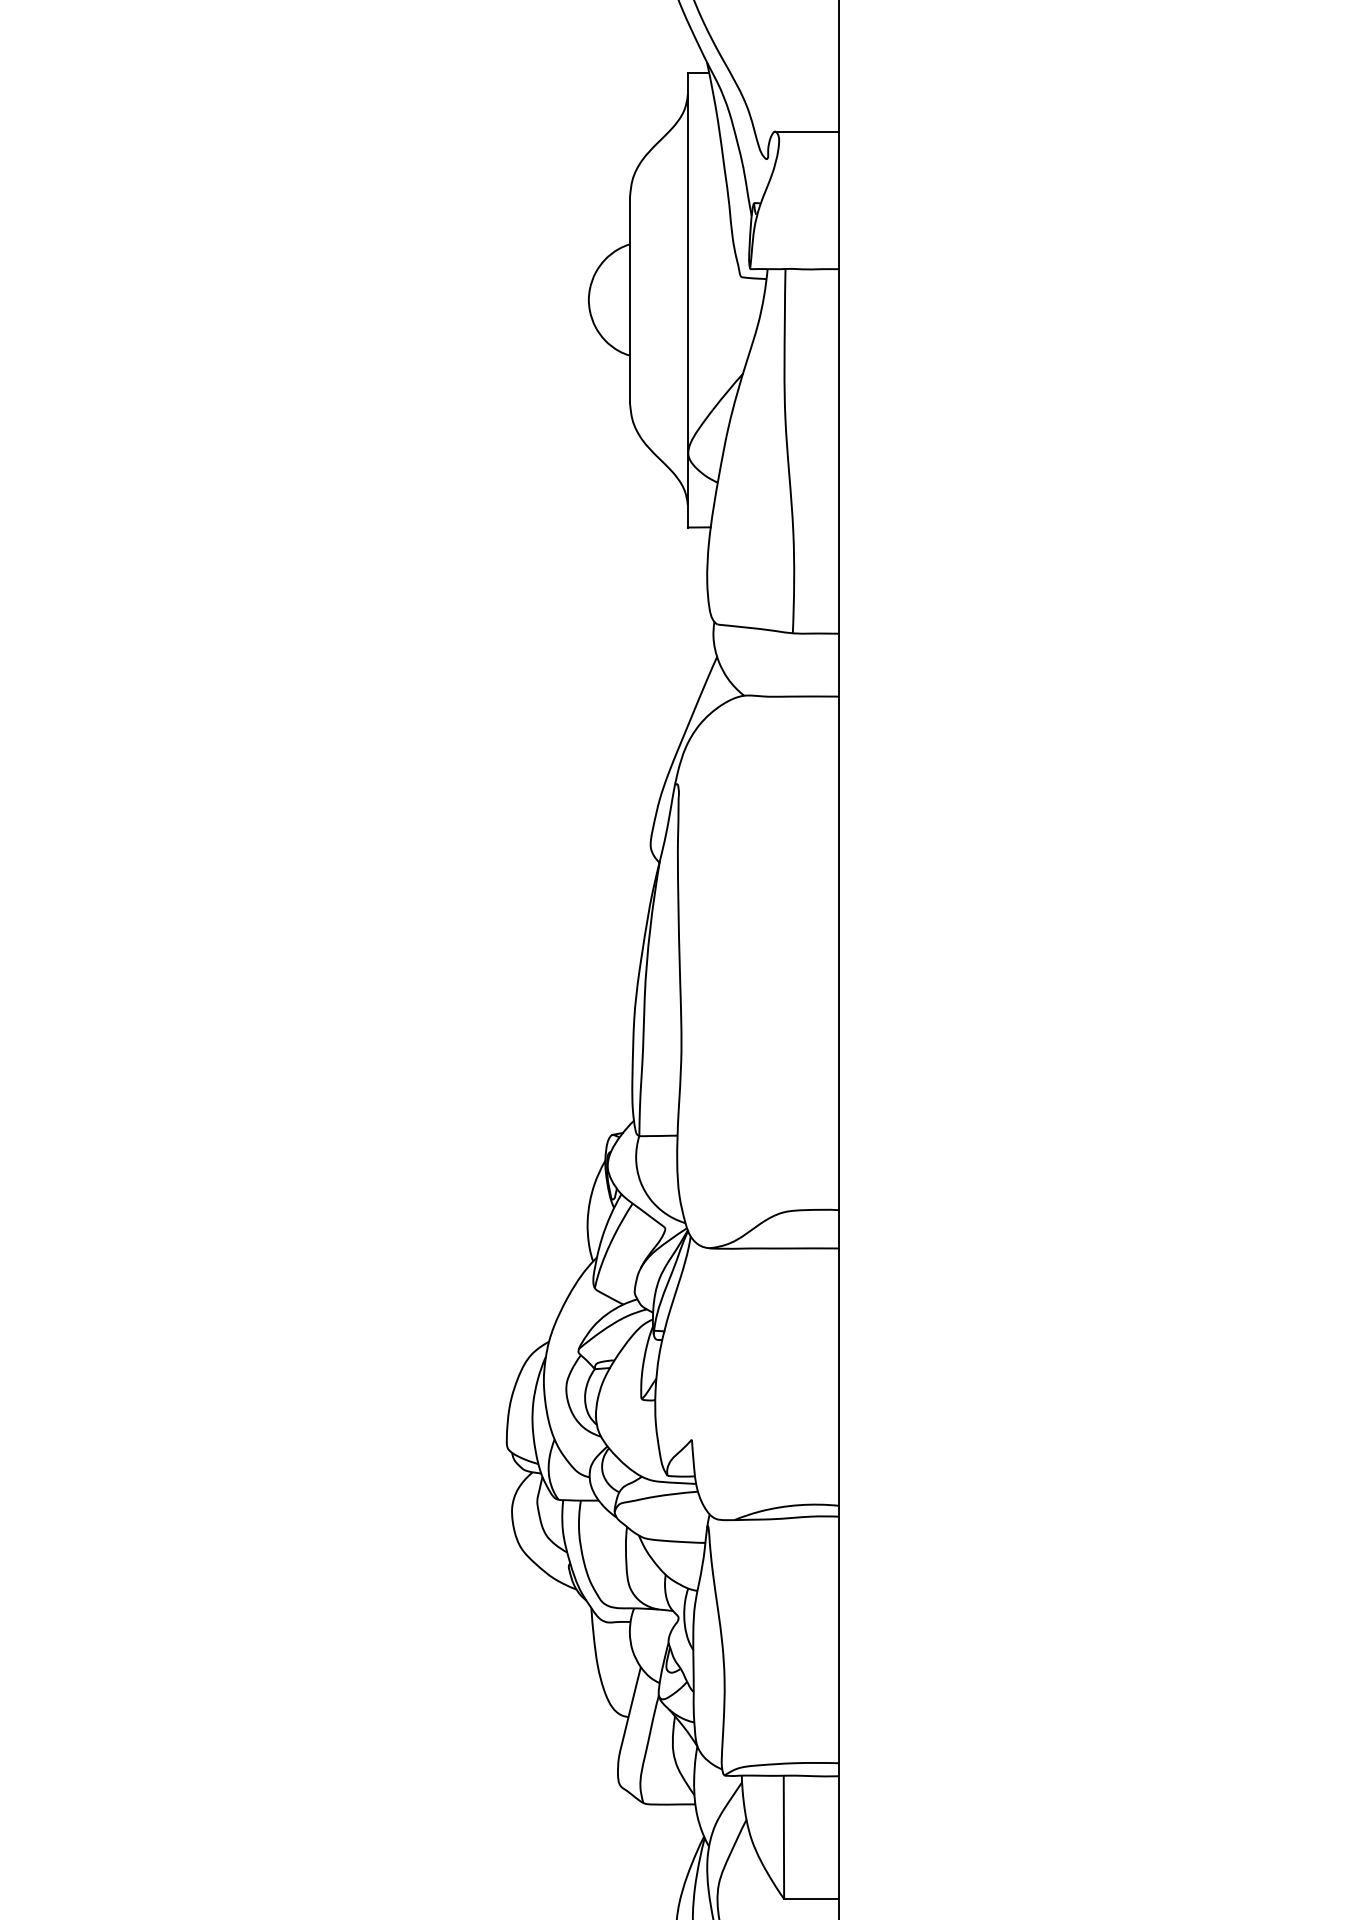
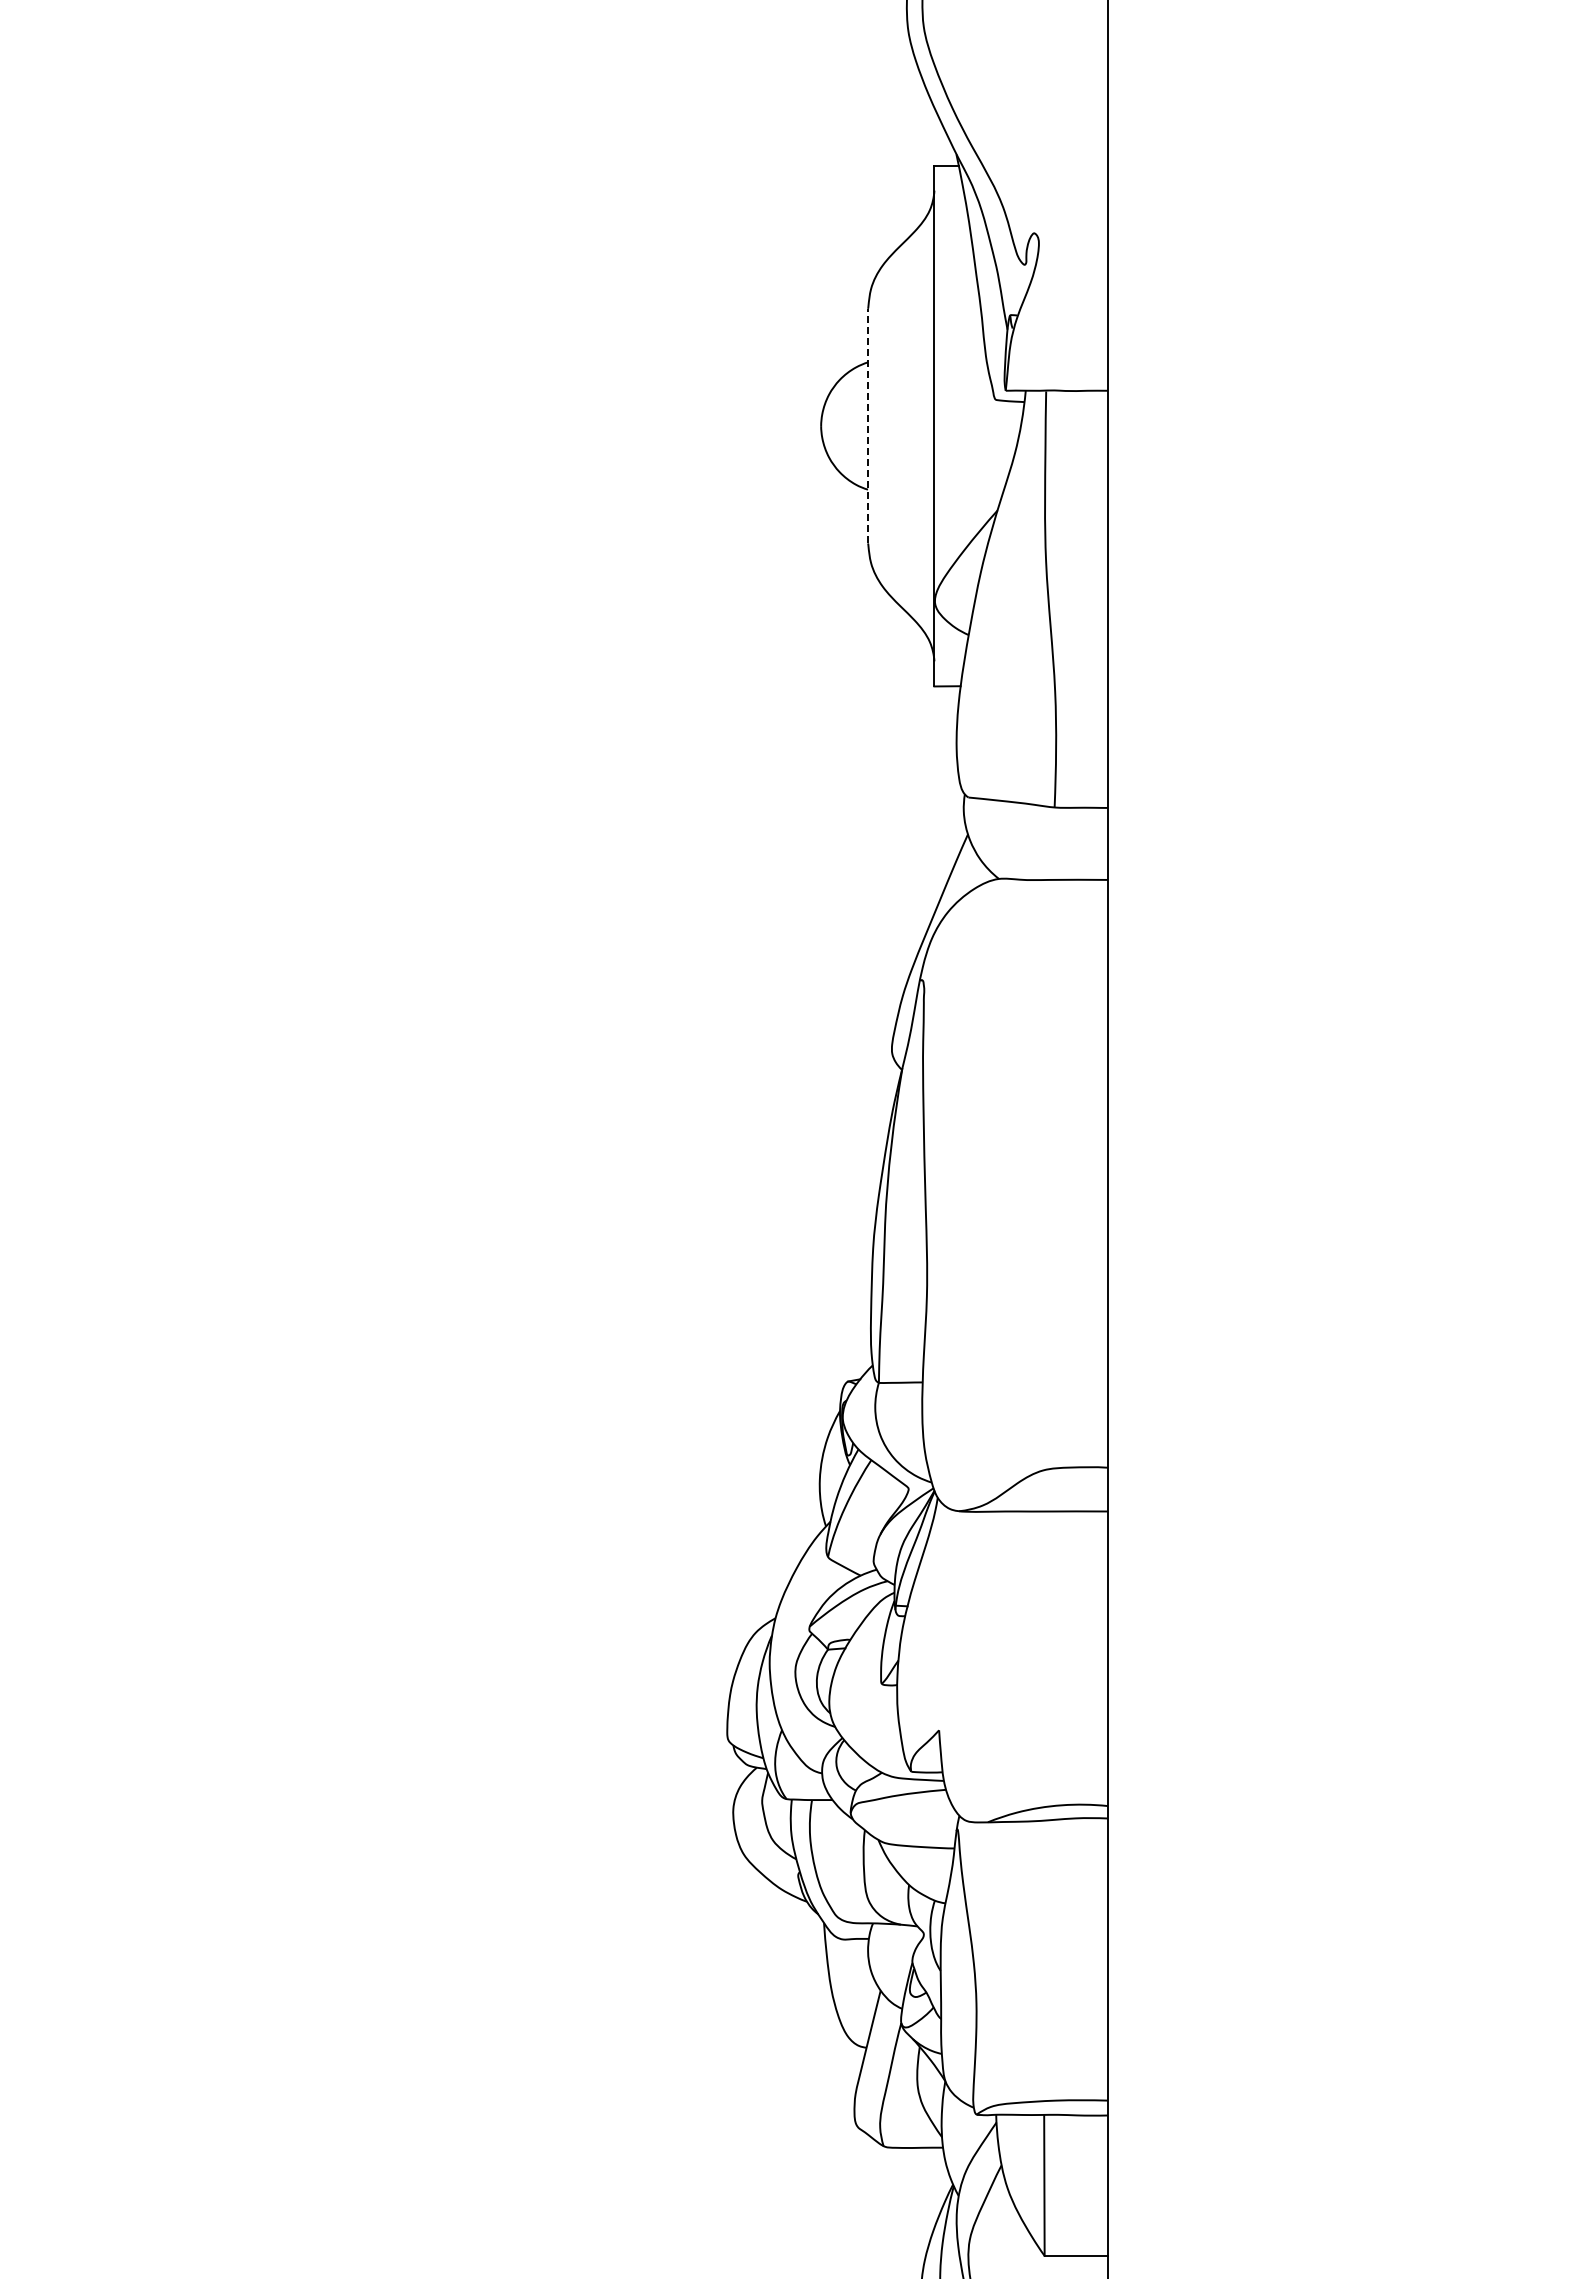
line: (806, 131) -> (1070, 233), removed
line: (630, 299) -> (868, 425), solid -> dashed

